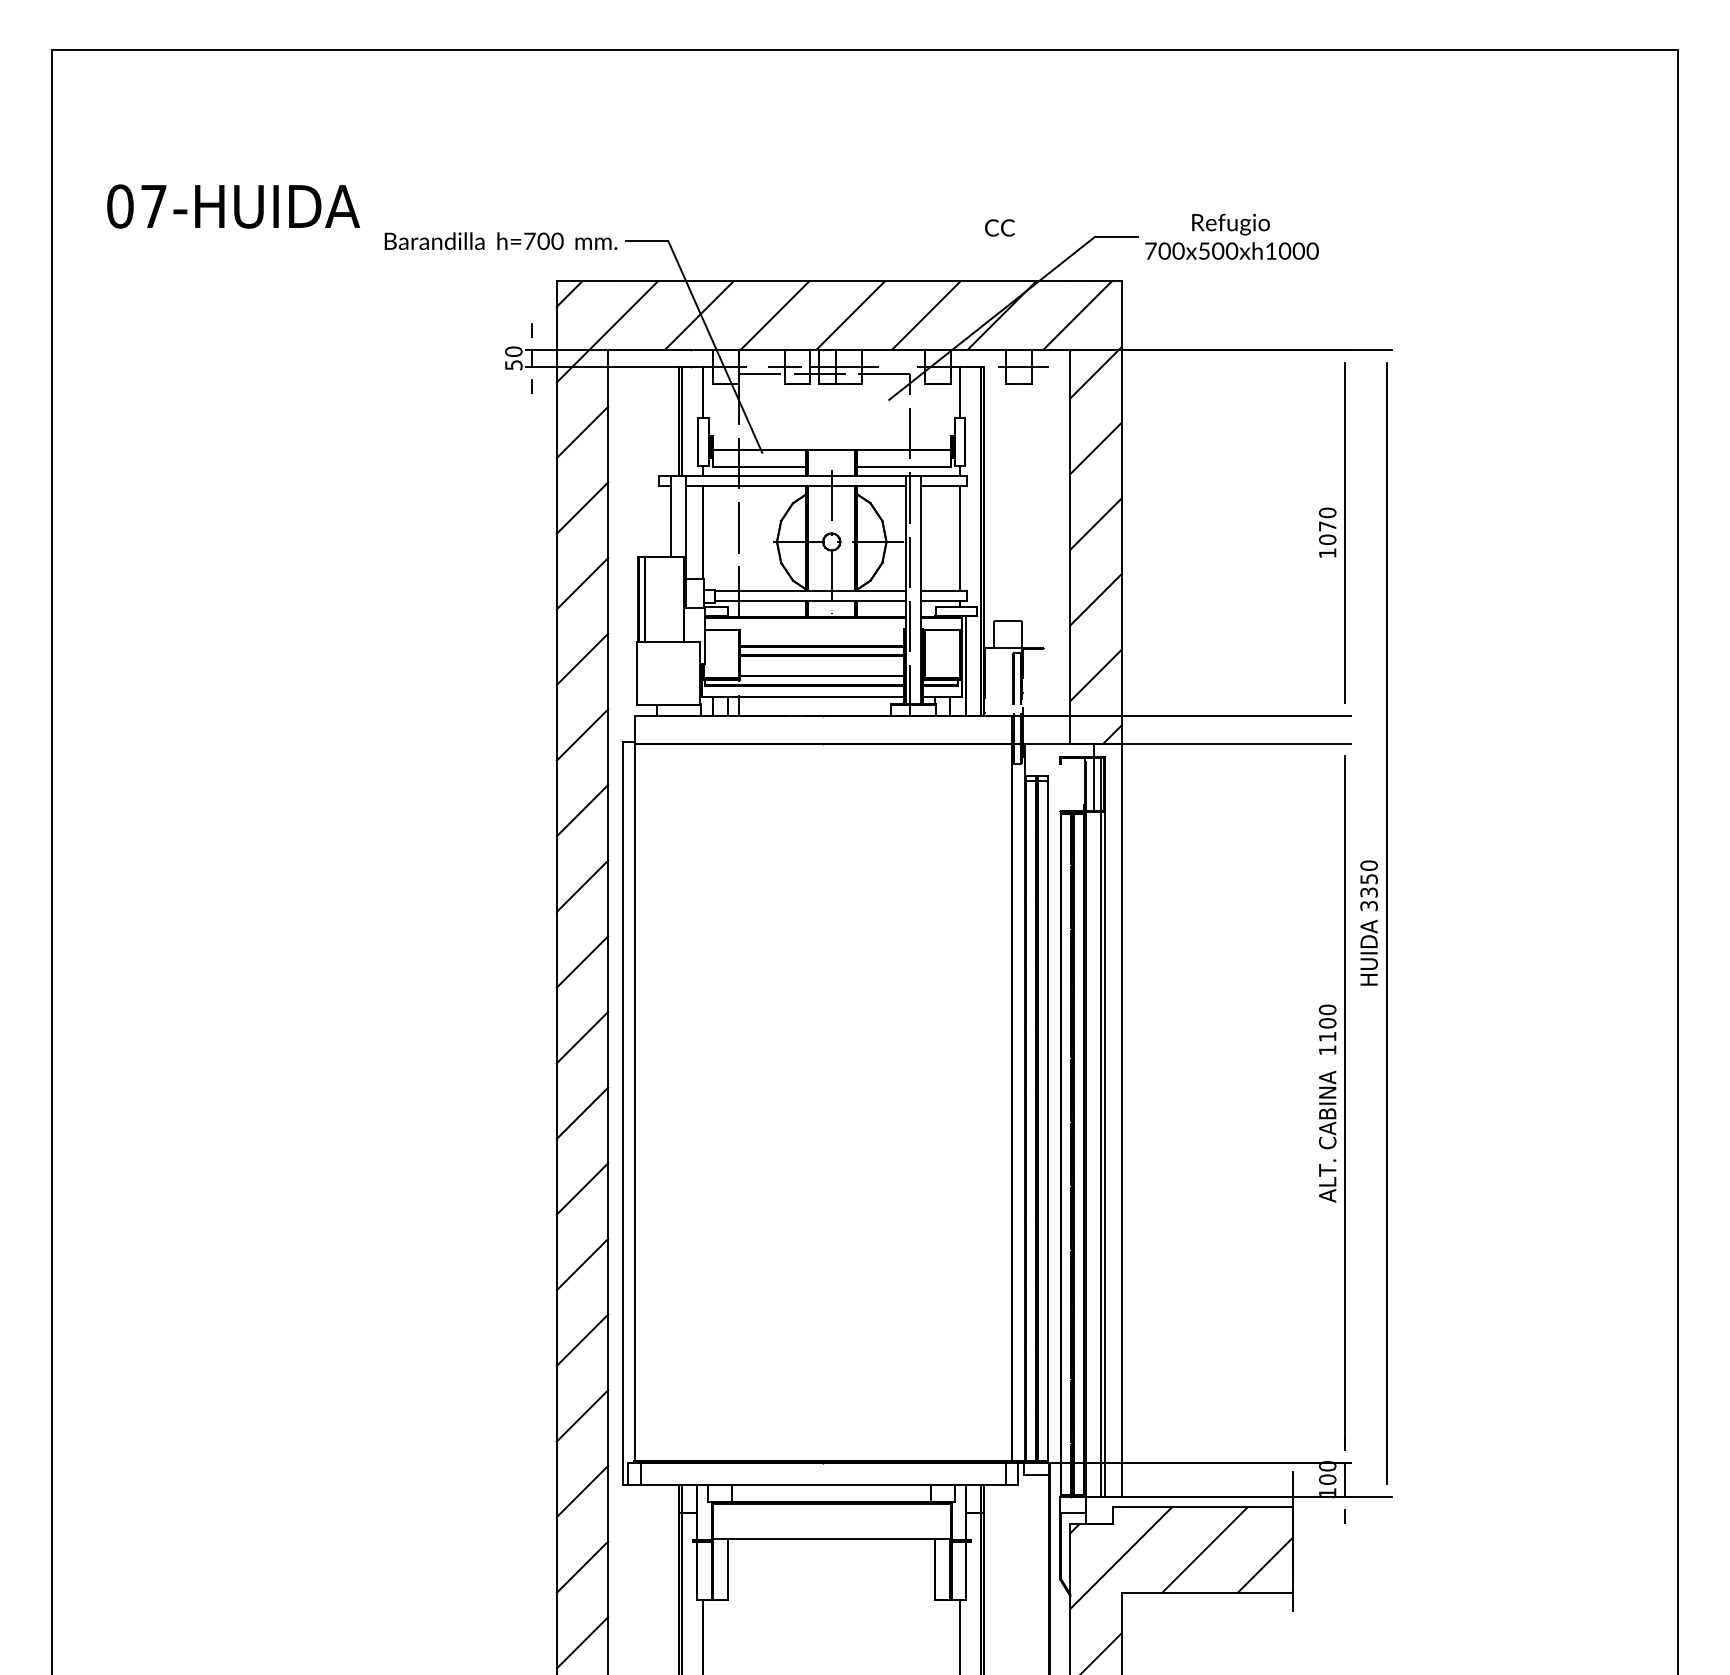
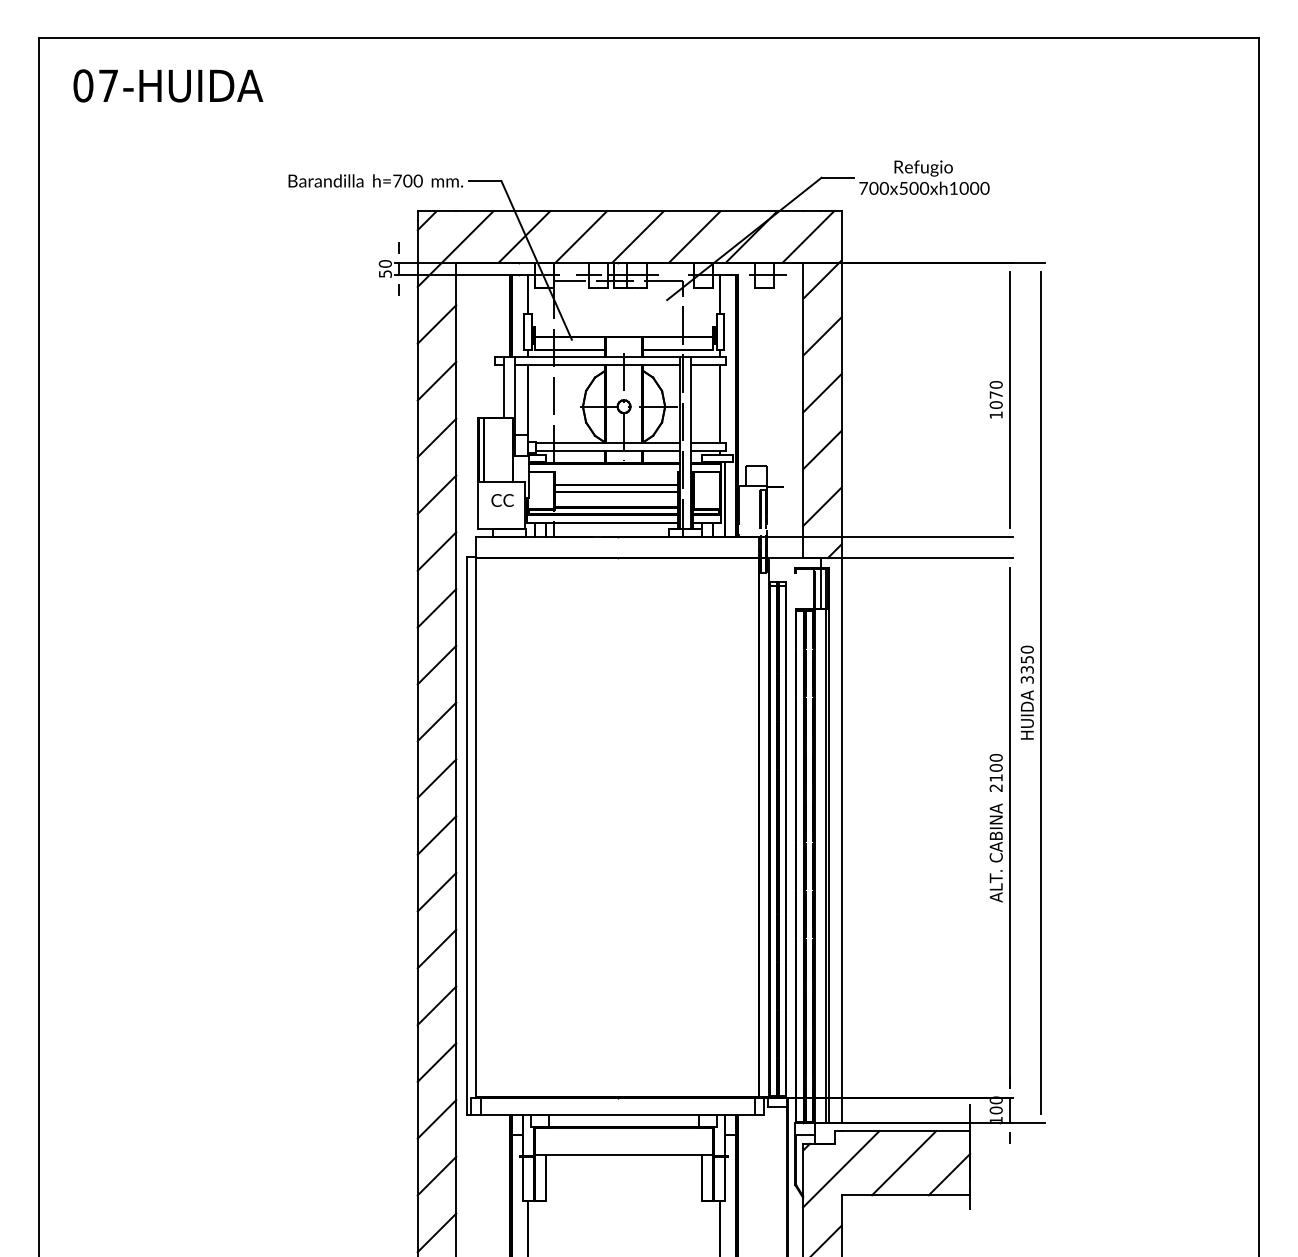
text: (233, 206) -> (168, 85), moved
text: (999, 227) -> (502, 500), moved
text: (1327, 1050) -> (996, 788), 1100 -> 2100

